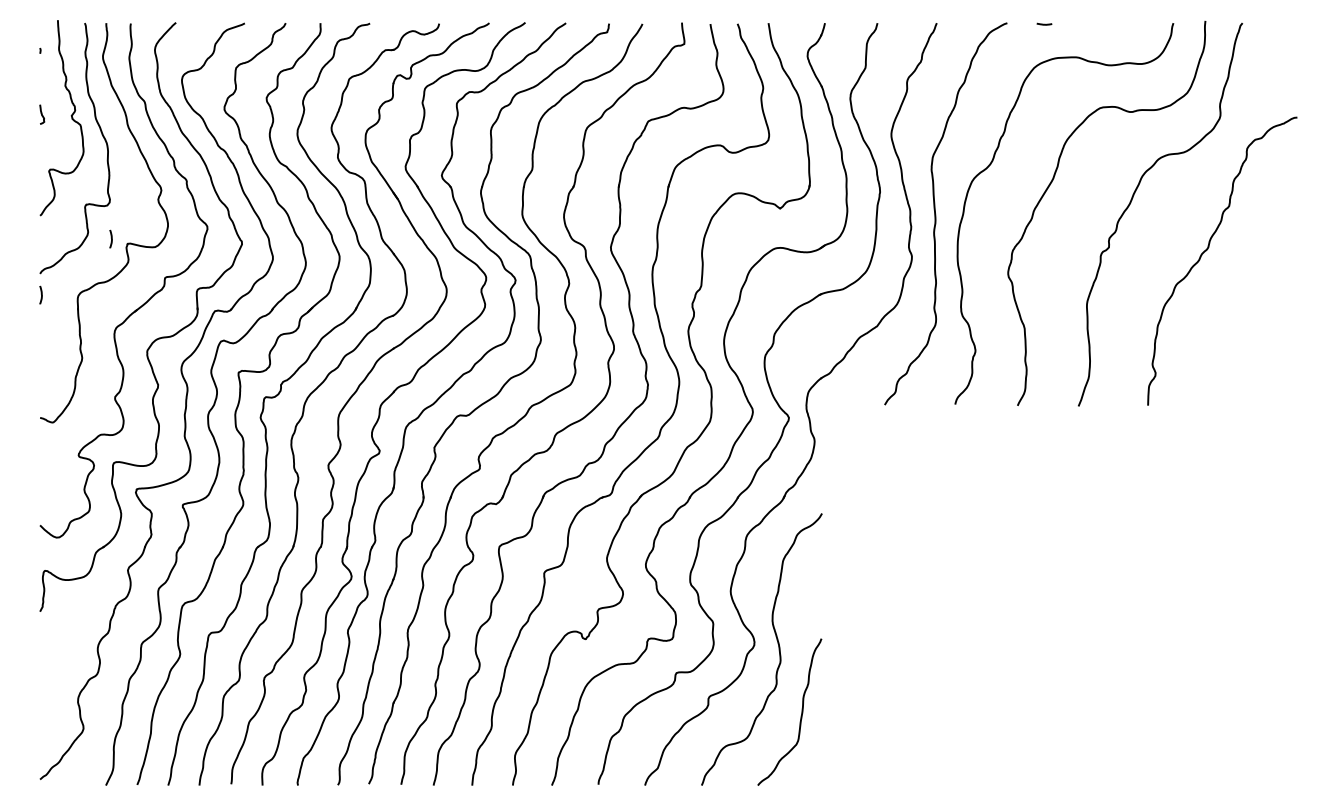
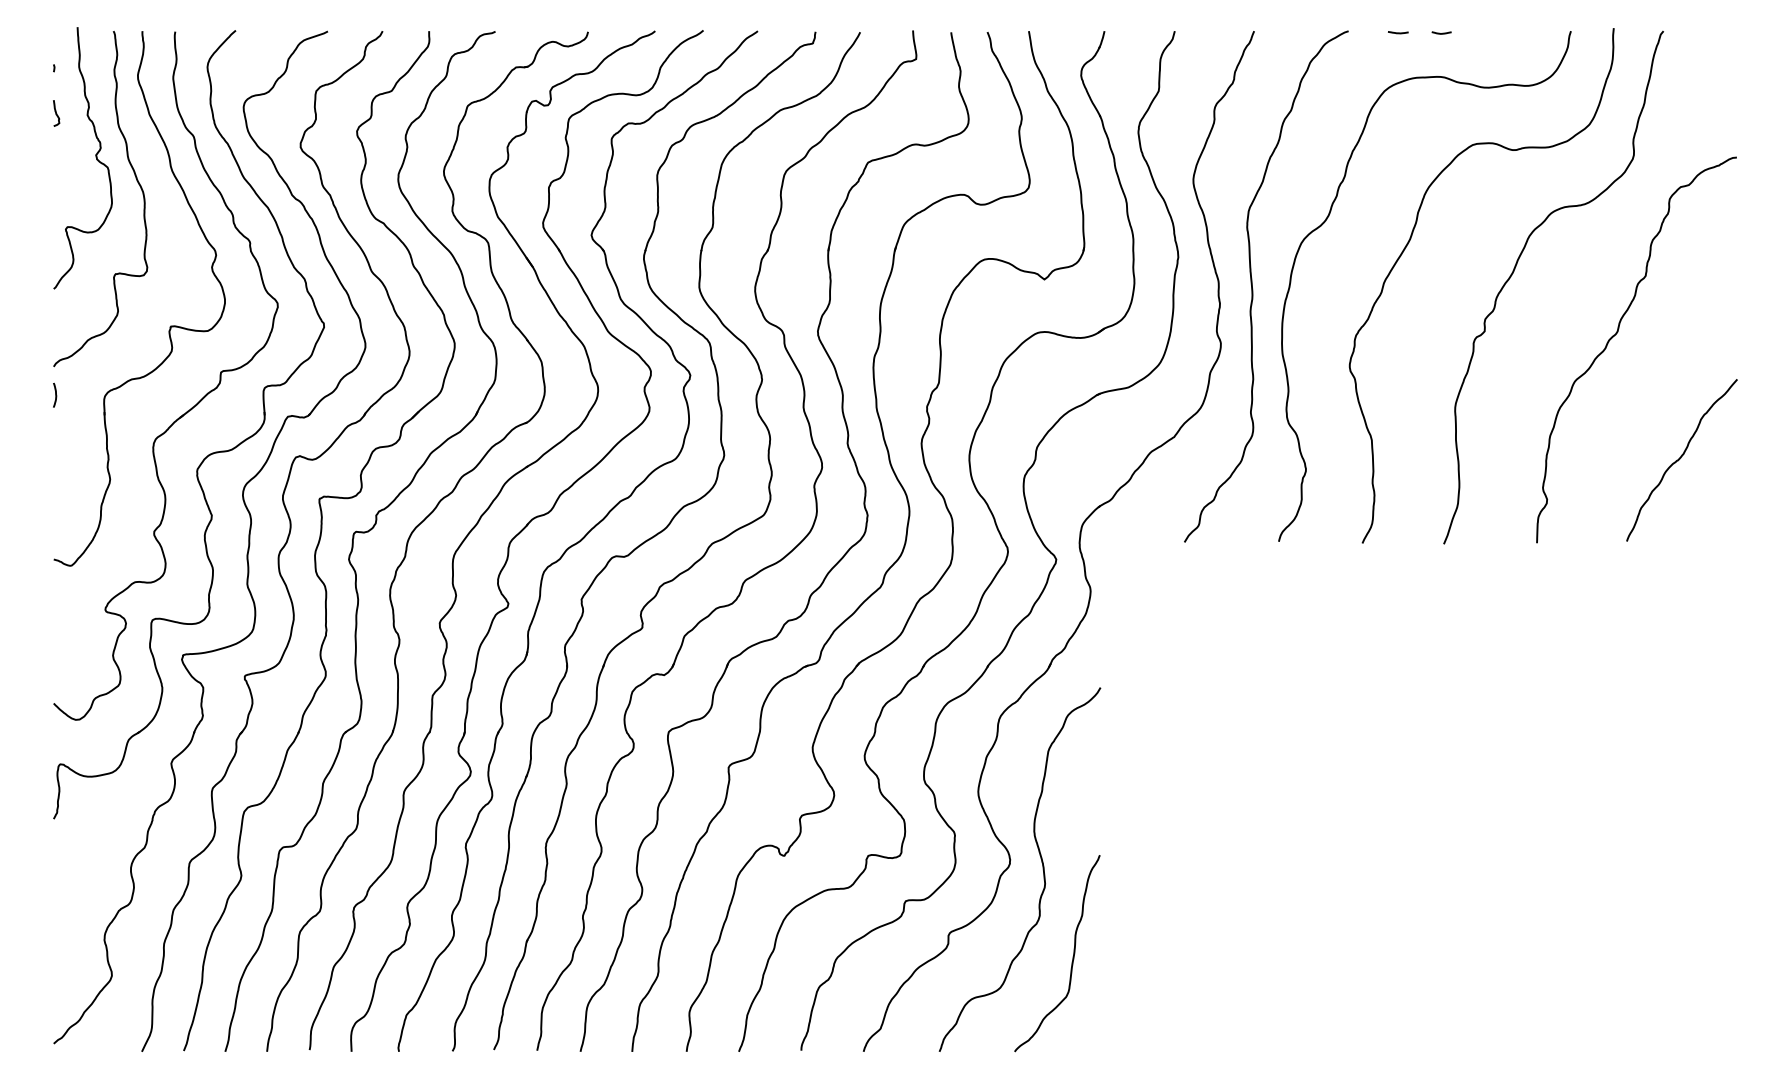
curve: (1076, 24) -> (1441, 32), added
curve: (42, 114) -> (56, 113), moved
line: (110, 237) -> (148, 318), removed
curve: (1255, 342) -> (1680, 458), added

